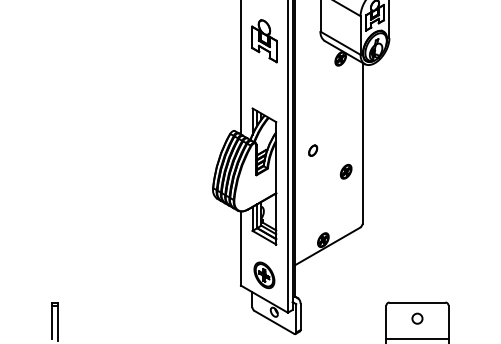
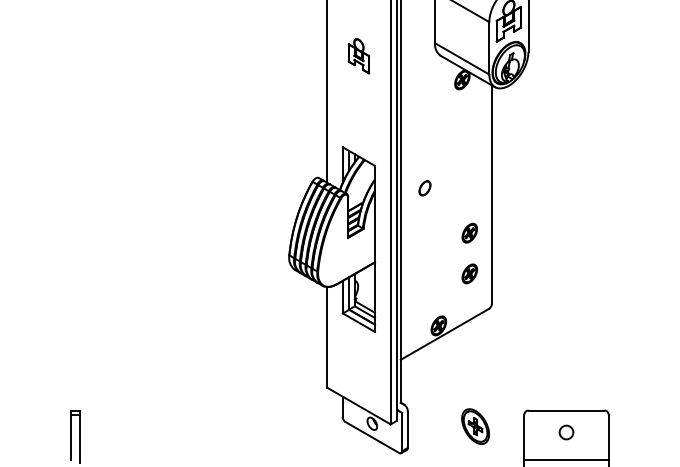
part: (264, 41) -> (358, 56), size x0.6
part: (313, 150) -> (425, 188), moved
part: (345, 201) -> (468, 273), added
part: (264, 275) -> (475, 426), moved

